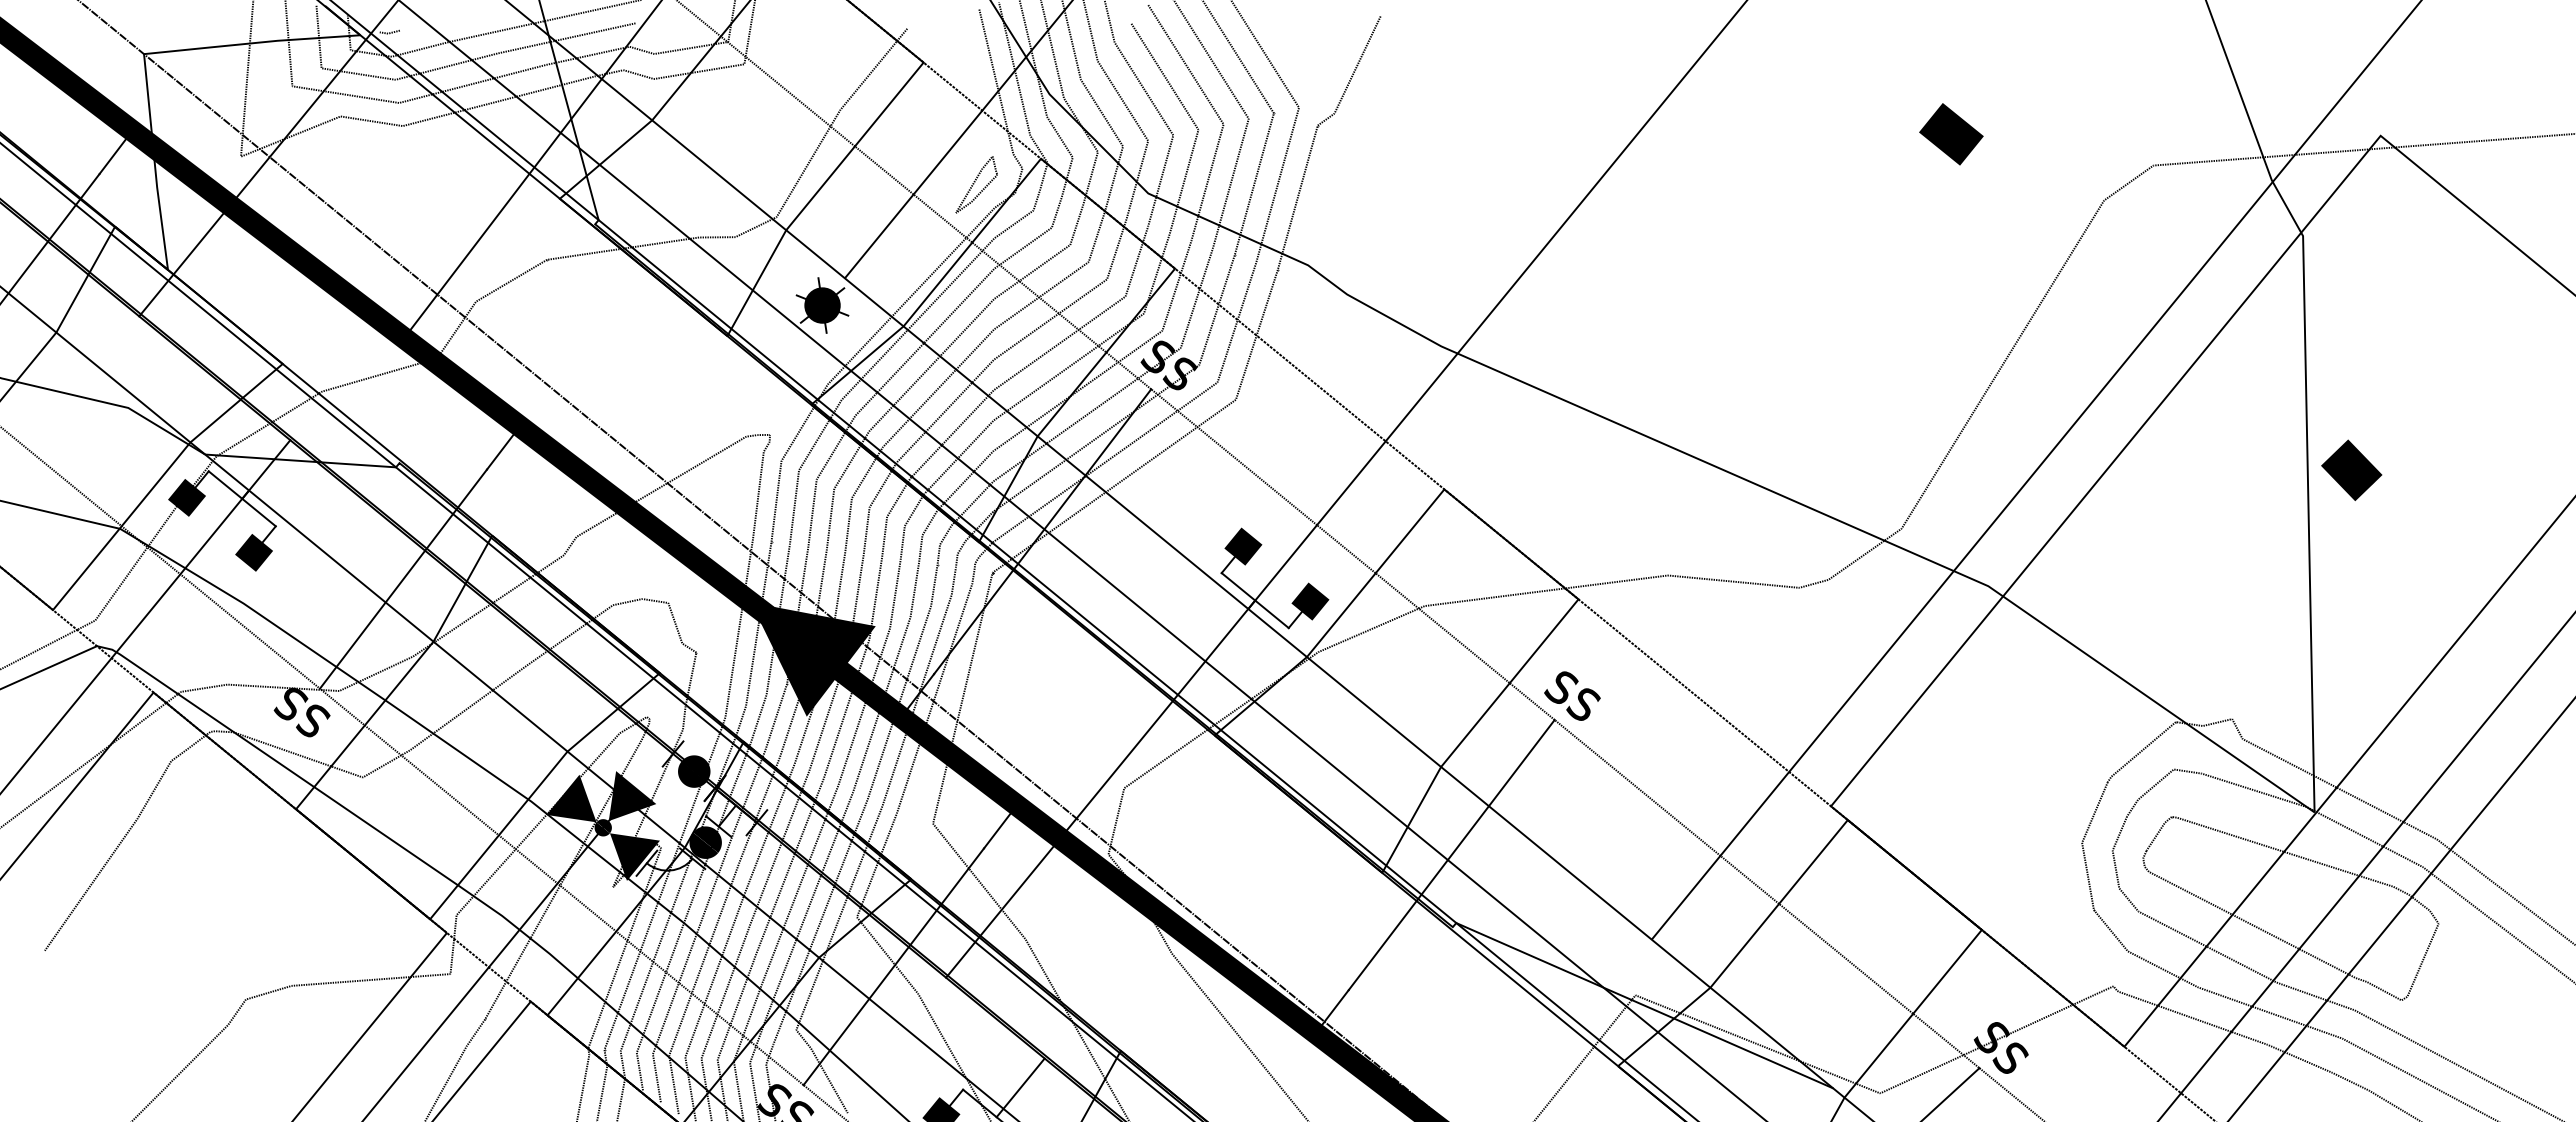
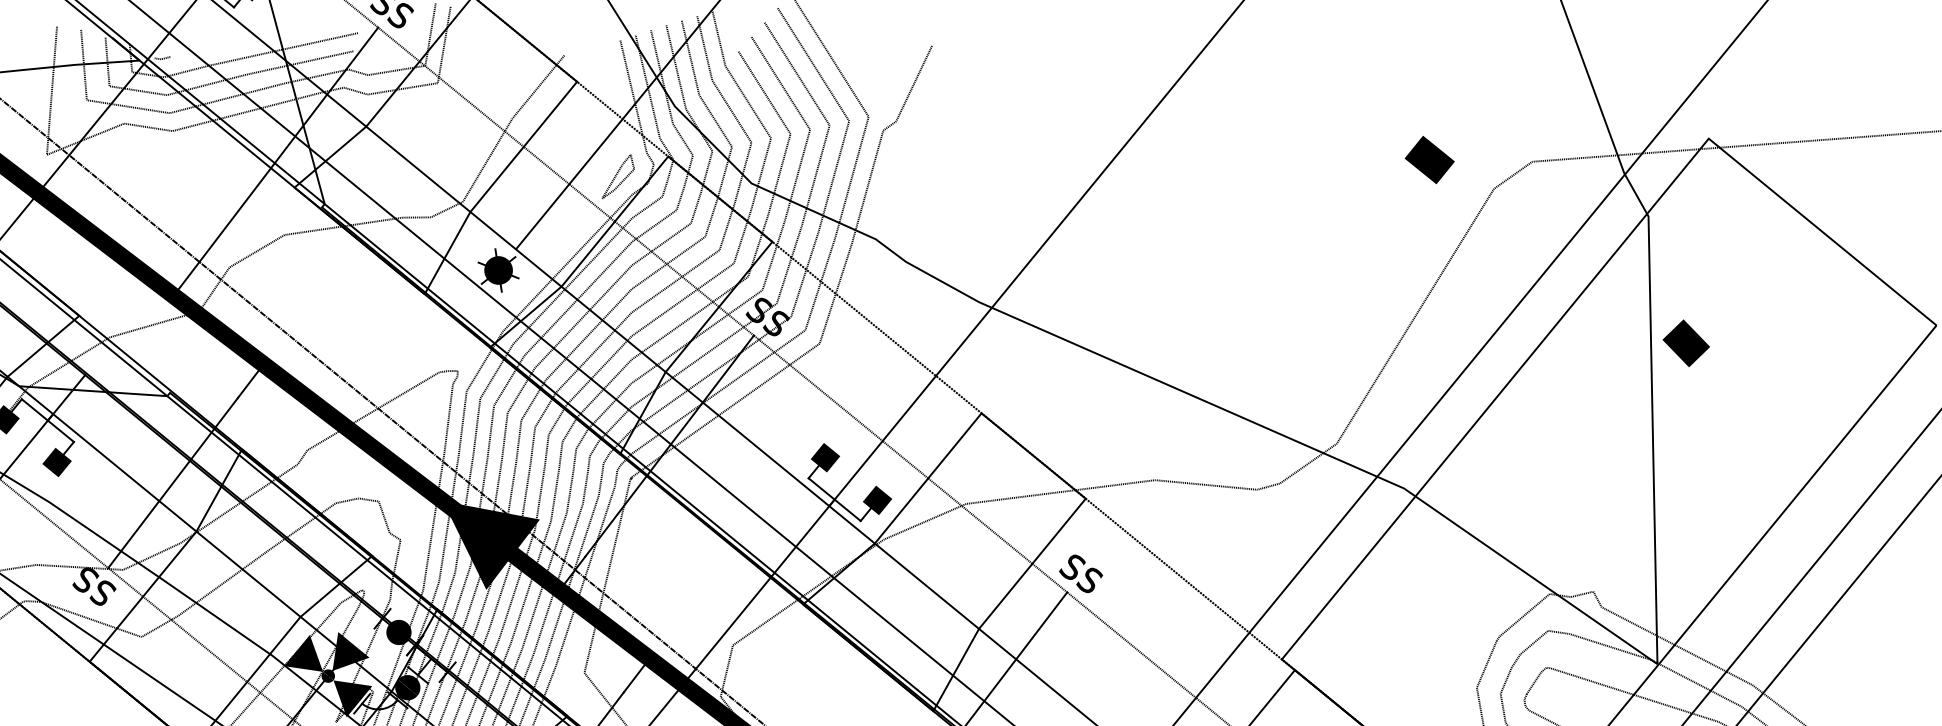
text: (1951, 134) -> (1429, 160), moved
text: (2351, 469) -> (1686, 342), moved

